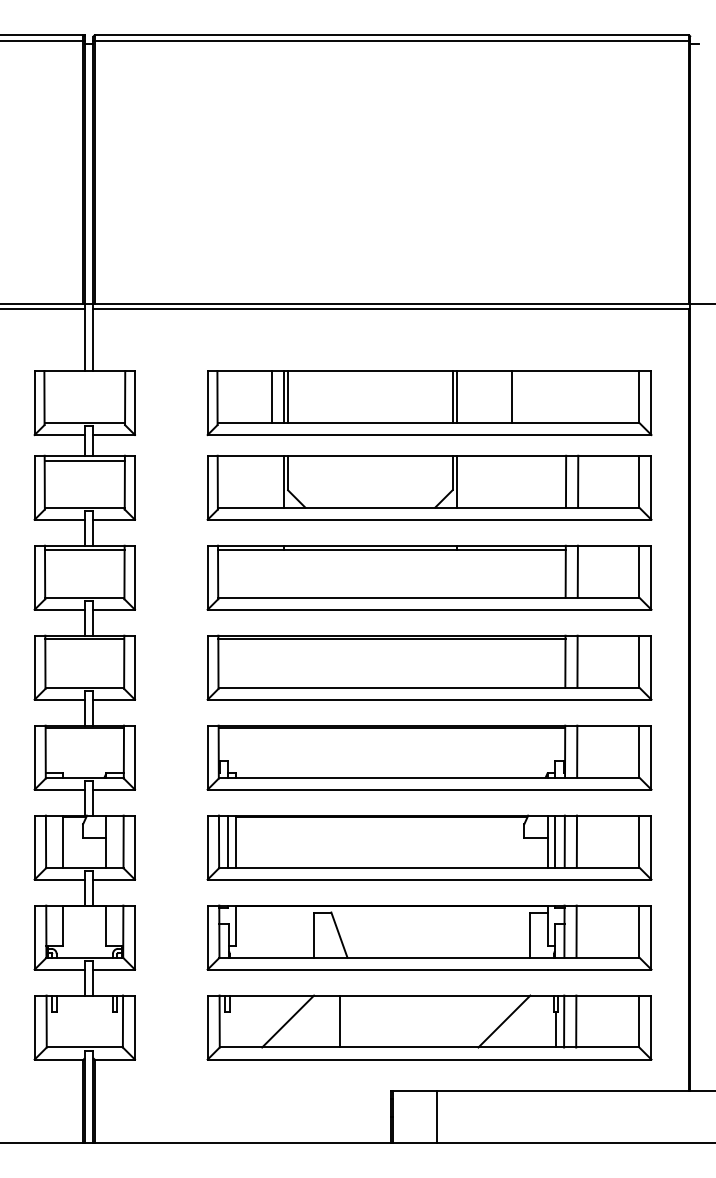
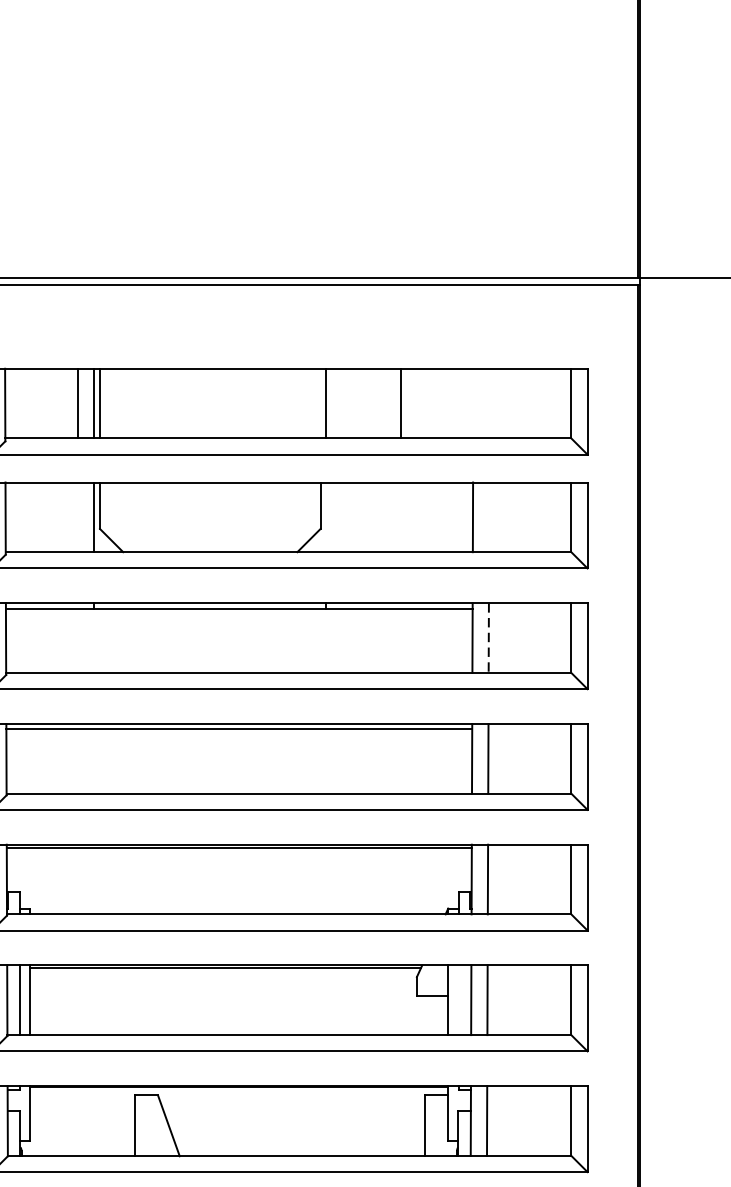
line: (452, 396) -> (320, 402), removed
line: (456, 481) -> (325, 517), removed
line: (578, 481) -> (489, 517), removed
line: (577, 571) -> (488, 637), solid -> dashed
line: (555, 841) -> (458, 1000), removed

